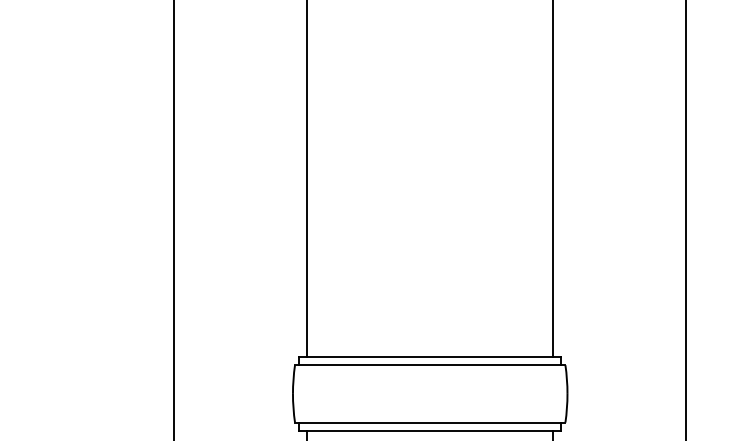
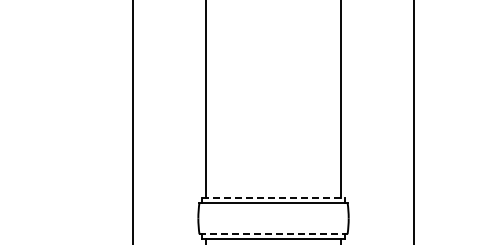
line: (430, 357) -> (273, 198), solid -> dashed
line: (431, 423) -> (274, 234), solid -> dashed

